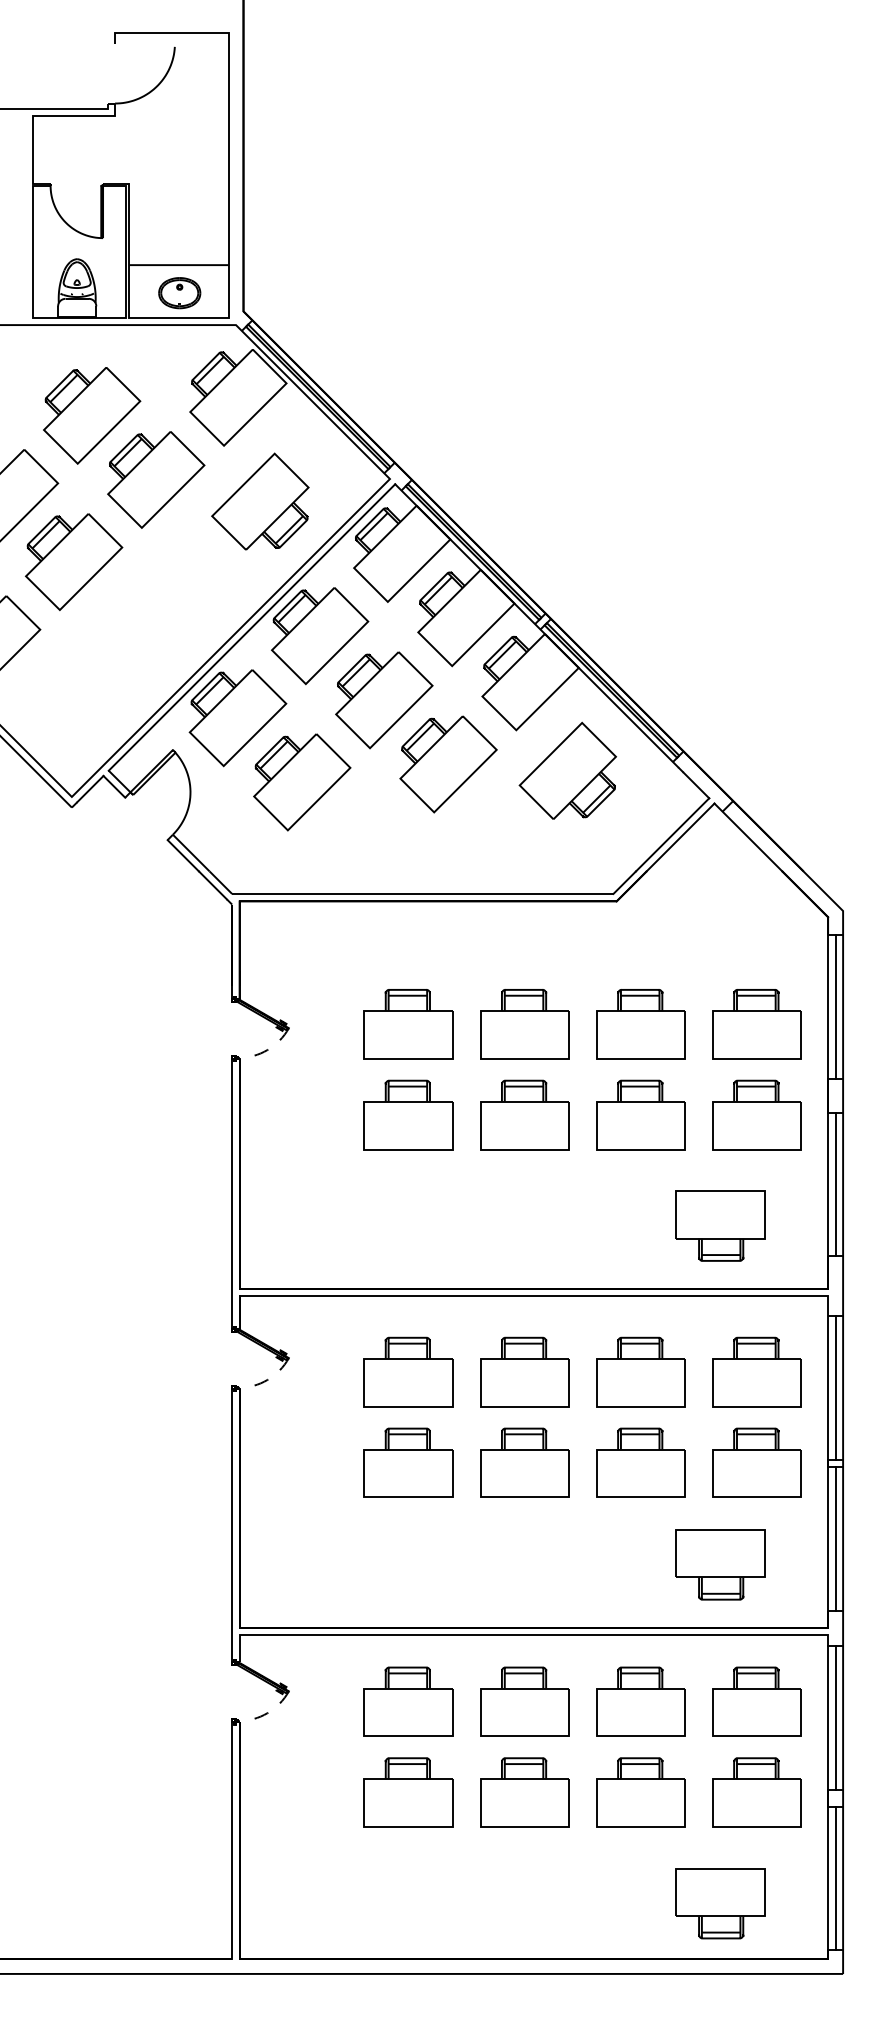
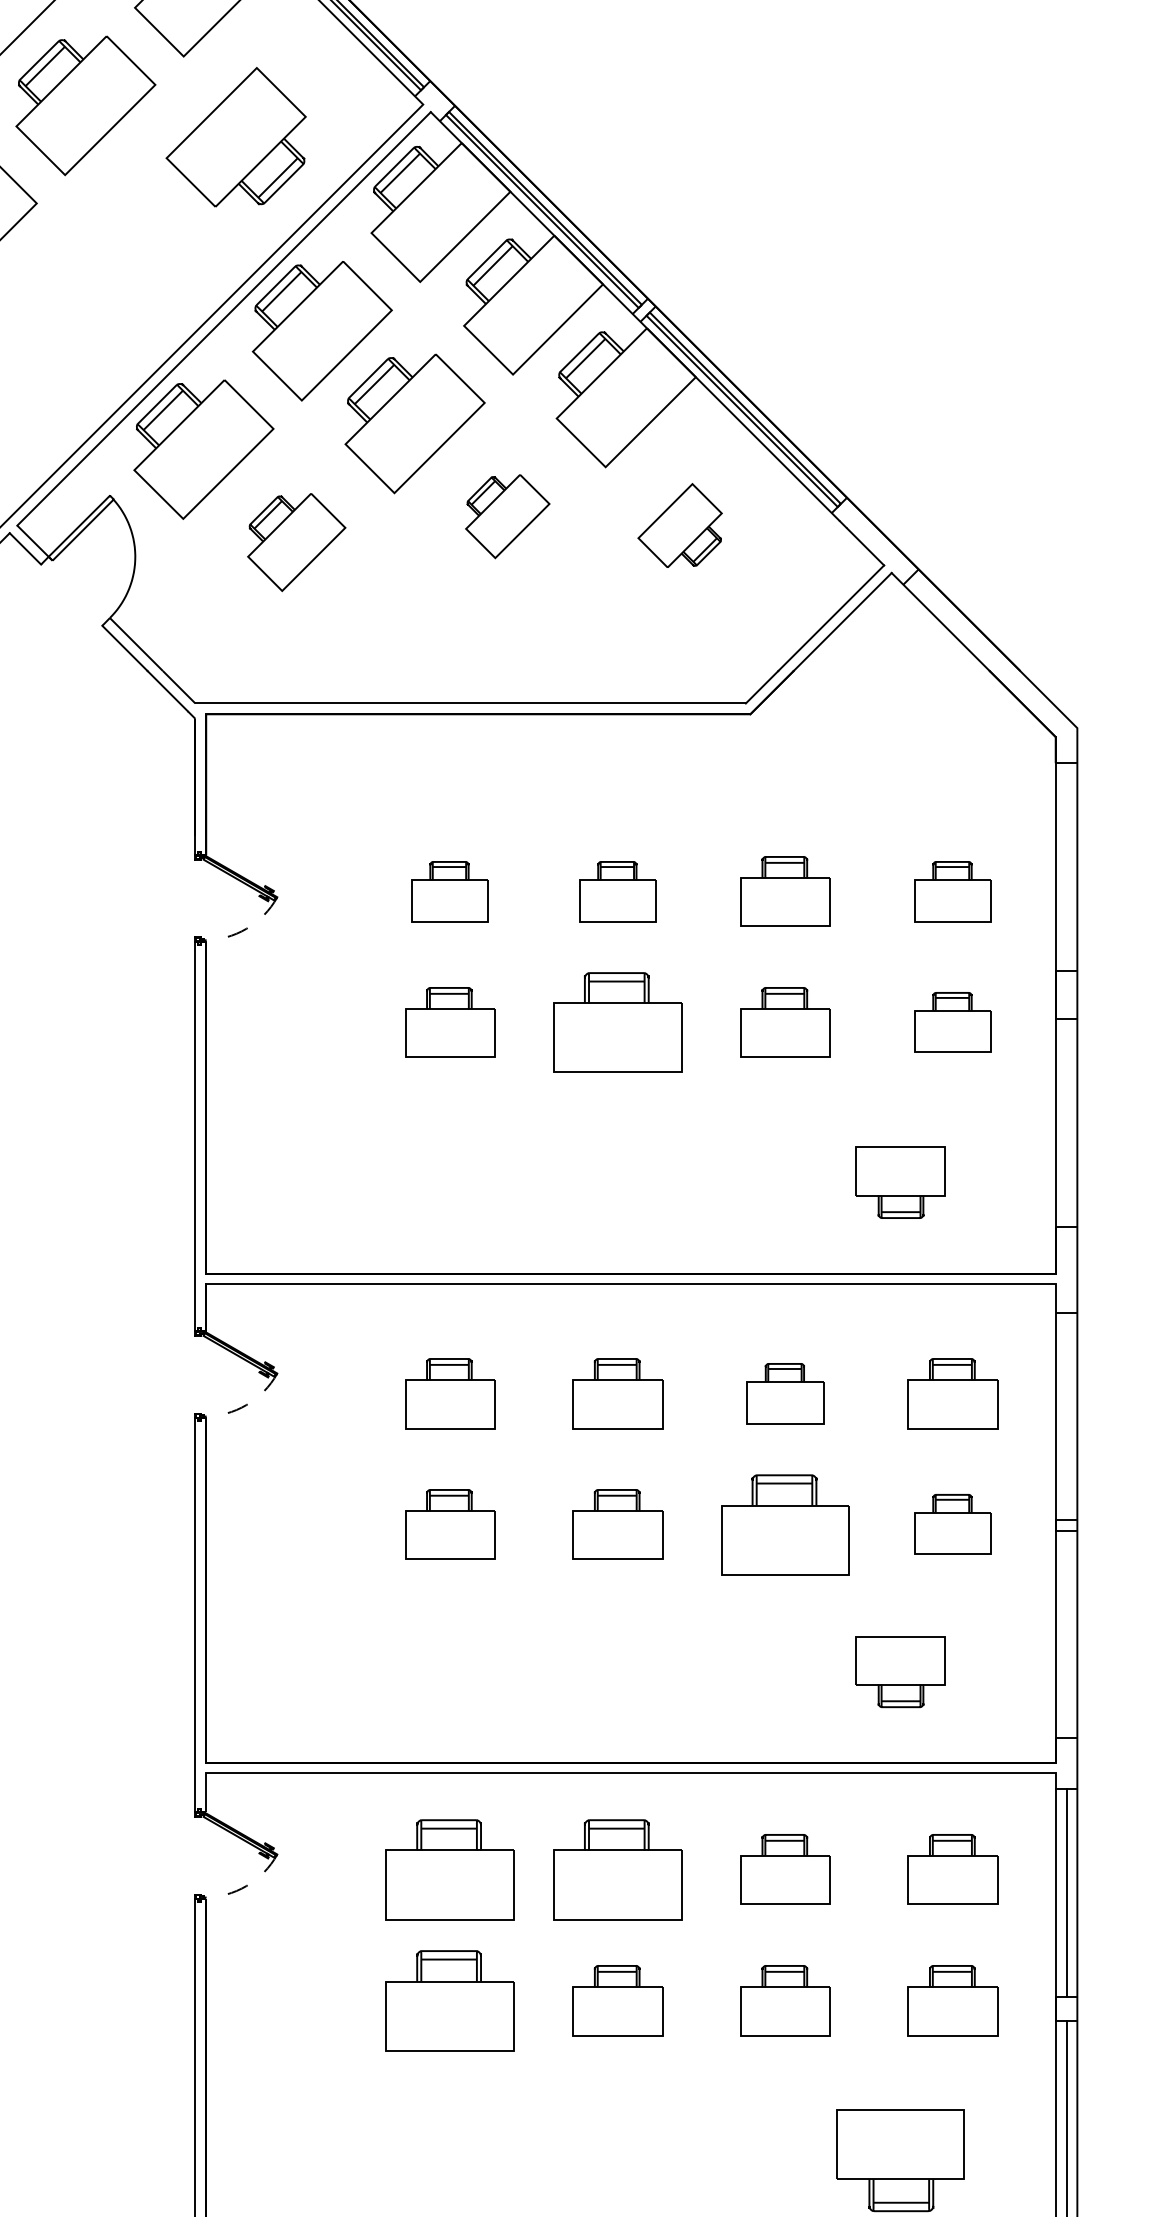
part: (448, 764) -> (507, 516), size x0.6
part: (567, 770) -> (679, 525), size x0.6
part: (302, 782) -> (296, 542), size x0.7
line: (835, 1006) -> (1066, 865), removed
part: (408, 1024) -> (450, 891), size x0.6
part: (524, 1024) -> (617, 891), size x0.6
part: (640, 1024) -> (784, 891), size x0.7
part: (756, 1024) -> (952, 891), size x0.6
part: (408, 1114) -> (450, 1021), size x0.7
part: (640, 1114) -> (784, 1021), size x0.7
part: (756, 1114) -> (952, 1021), size x0.6
line: (835, 1184) -> (1066, 1122), removed
part: (720, 1225) -> (900, 1182), size x0.7
part: (408, 1371) -> (450, 1392), size x0.7
part: (524, 1371) -> (617, 1392), size x0.7
part: (640, 1371) -> (784, 1392), size x0.6
part: (756, 1371) -> (952, 1392), size x0.7
line: (835, 1387) -> (1066, 1415), removed
part: (408, 1462) -> (450, 1524), size x0.7
part: (524, 1462) -> (617, 1524), size x0.7
part: (756, 1462) -> (952, 1524), size x0.6
line: (835, 1538) -> (1066, 1633), removed
part: (720, 1564) -> (900, 1671), size x0.7
part: (640, 1701) -> (784, 1869), size x0.7
part: (756, 1701) -> (952, 1869), size x0.7
part: (524, 1792) -> (617, 2000), size x0.7
part: (640, 1792) -> (784, 2000), size x0.7
part: (756, 1792) -> (952, 2000), size x0.7

